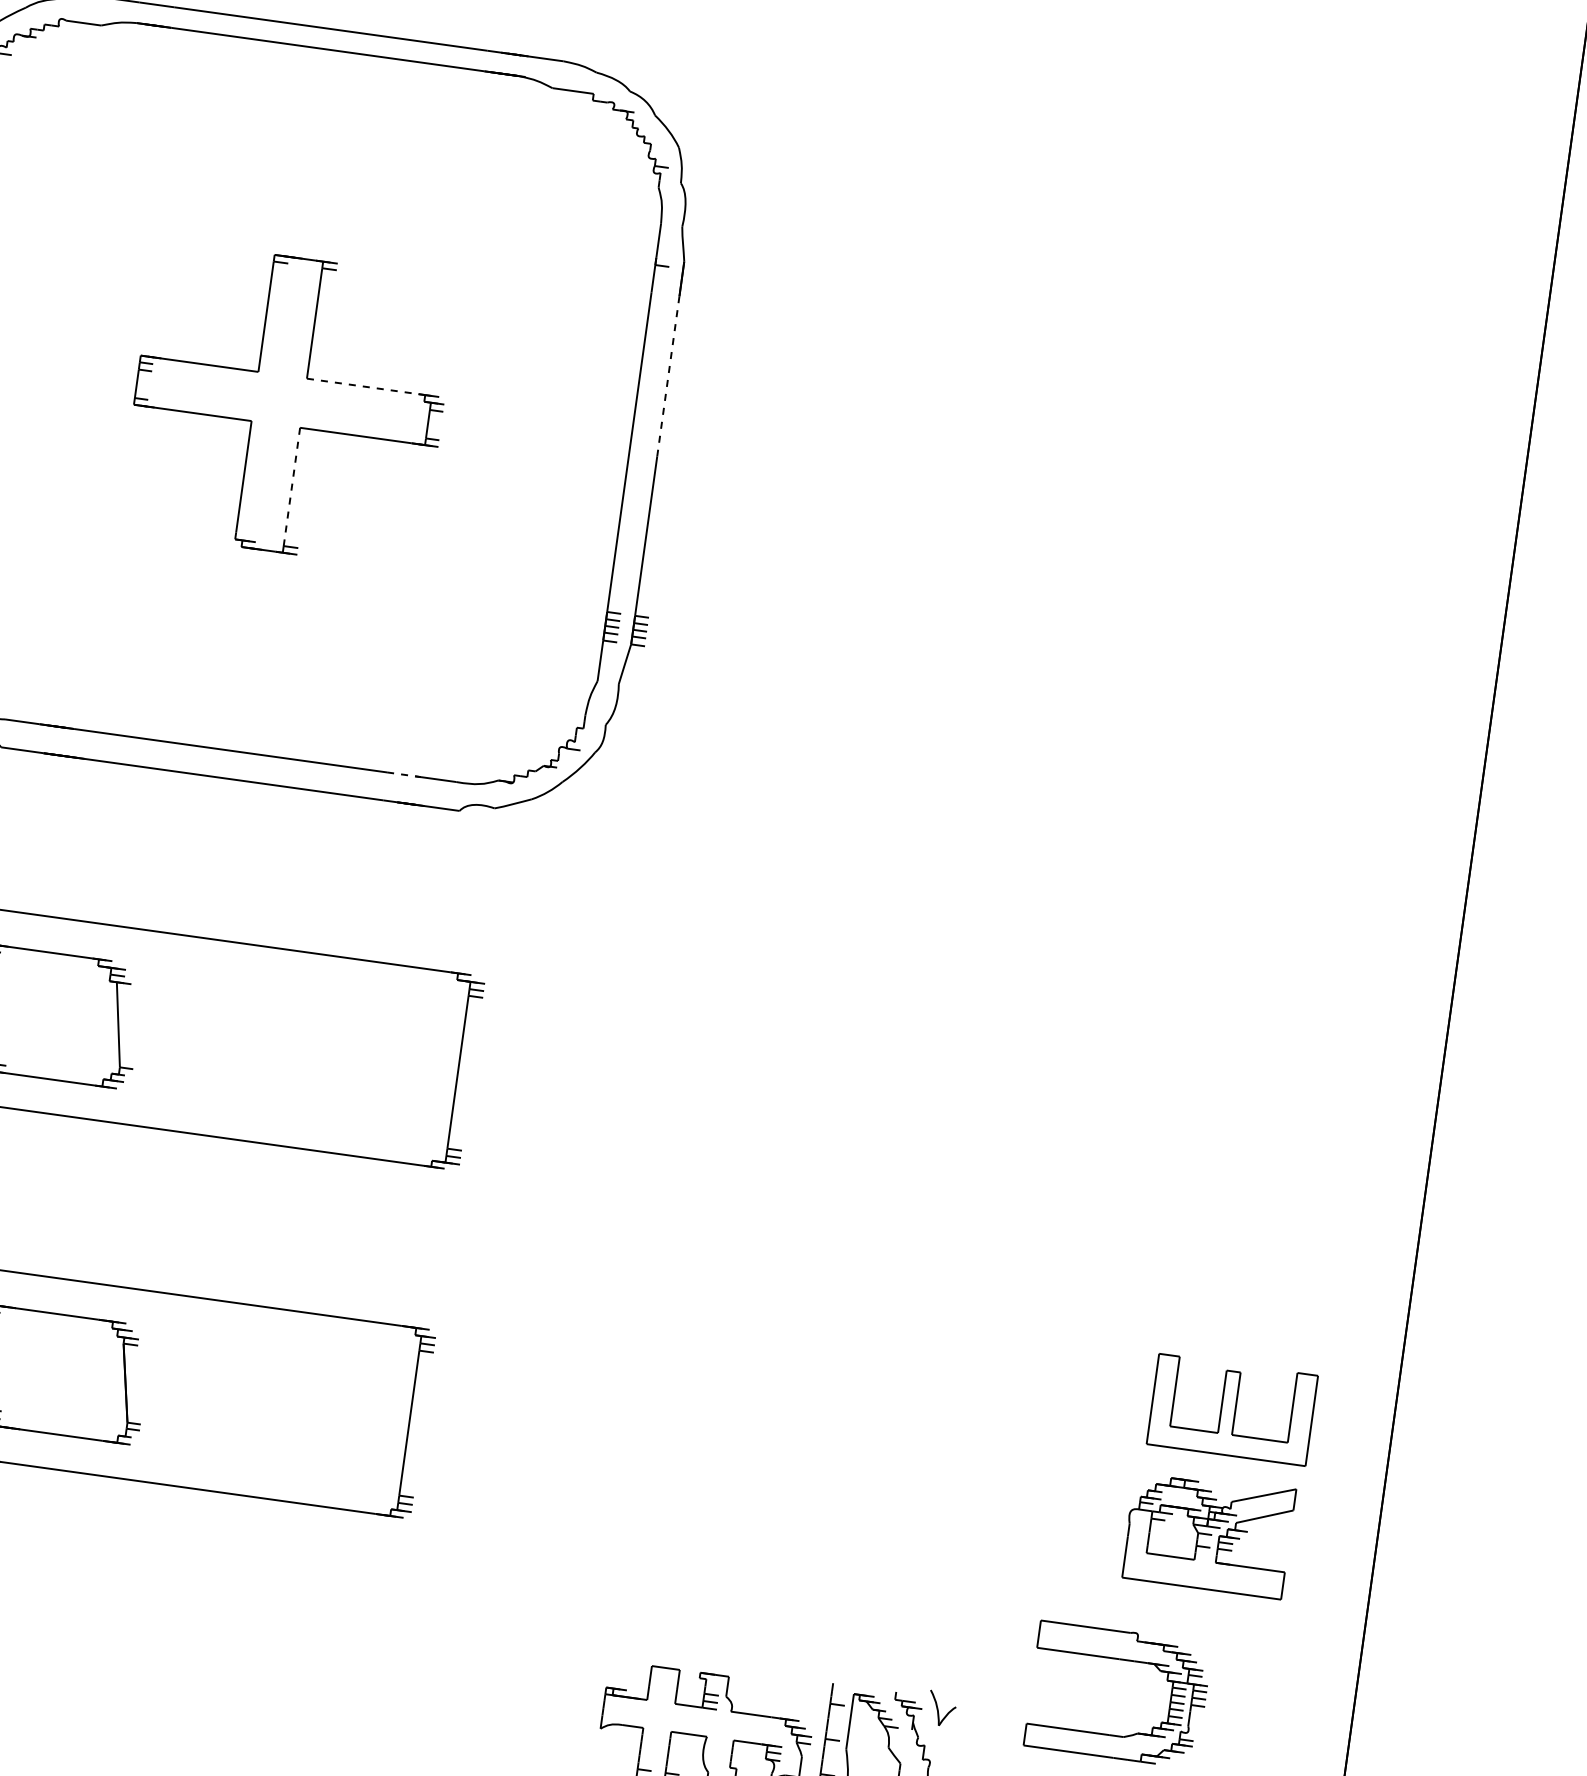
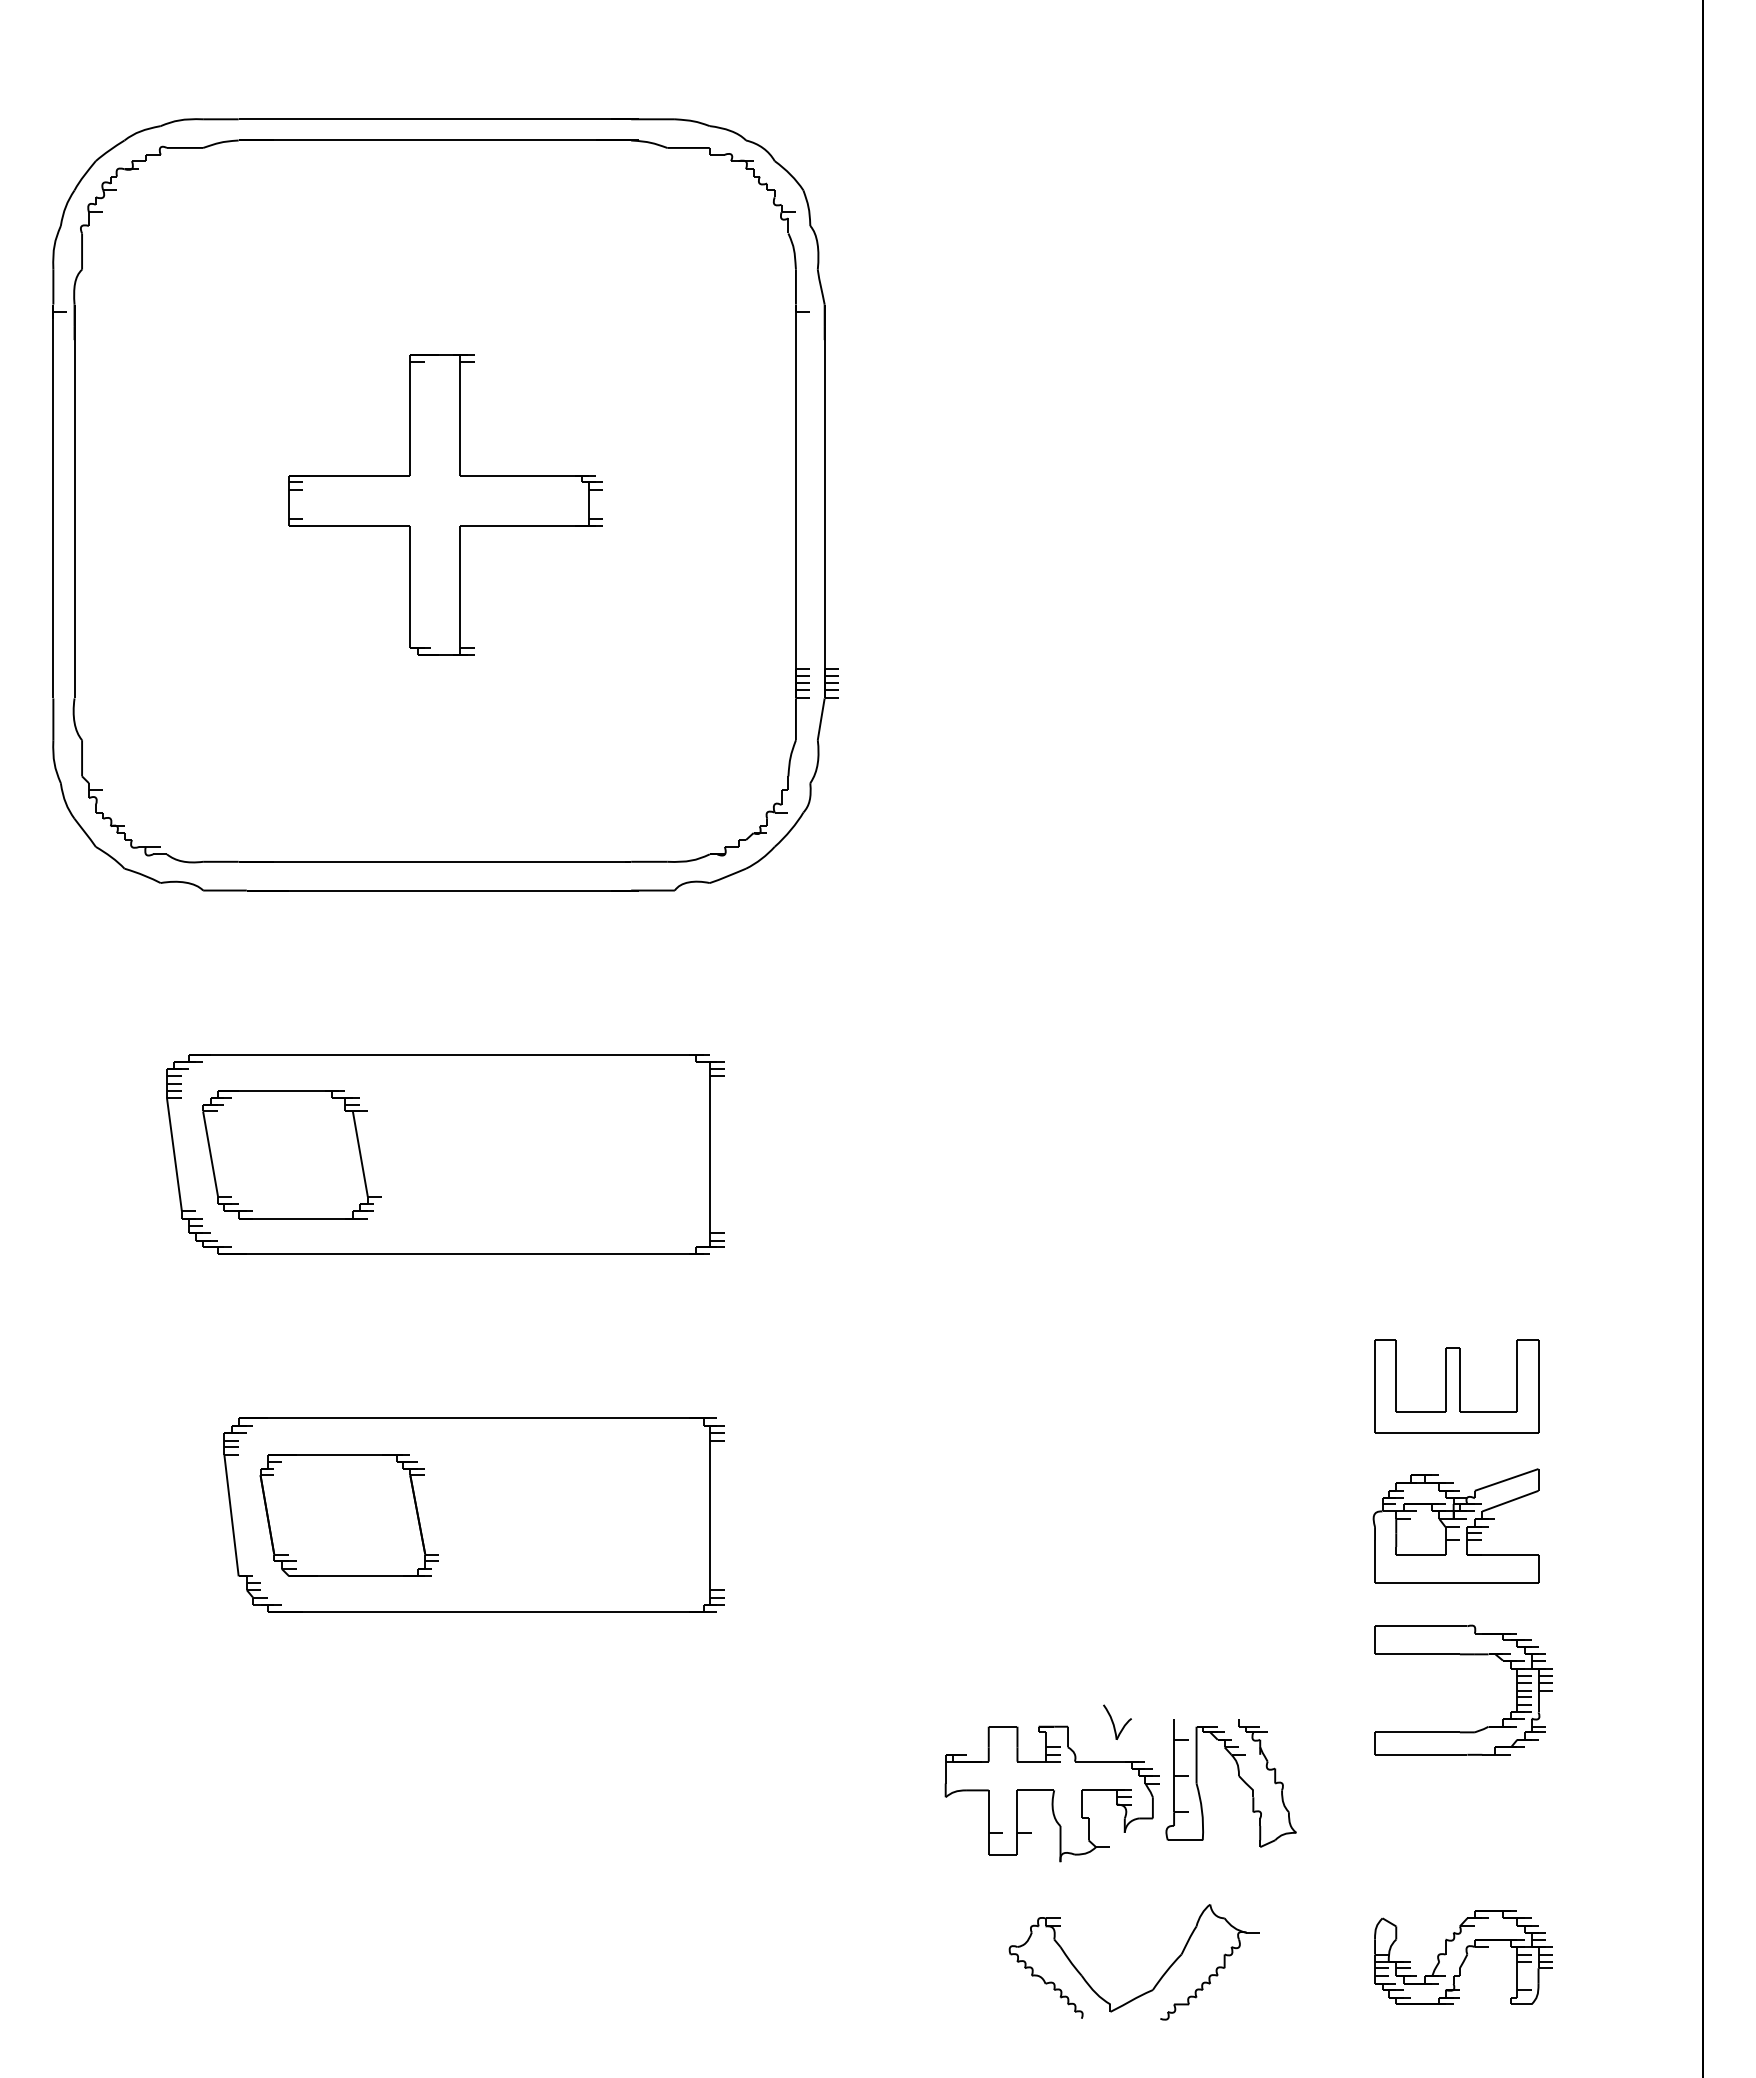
line: (668, 377) -> (824, 423), dashed -> solid
line: (363, 386) -> (518, 475), dashed -> solid
line: (292, 484) -> (460, 584), dashed -> solid
line: (404, 774) -> (614, 861), dashed -> solid
part: (1232, 1409) -> (1456, 1386), moved
part: (1208, 1532) -> (1455, 1525), moved
part: (942, 1708) -> (1117, 1721), moved

